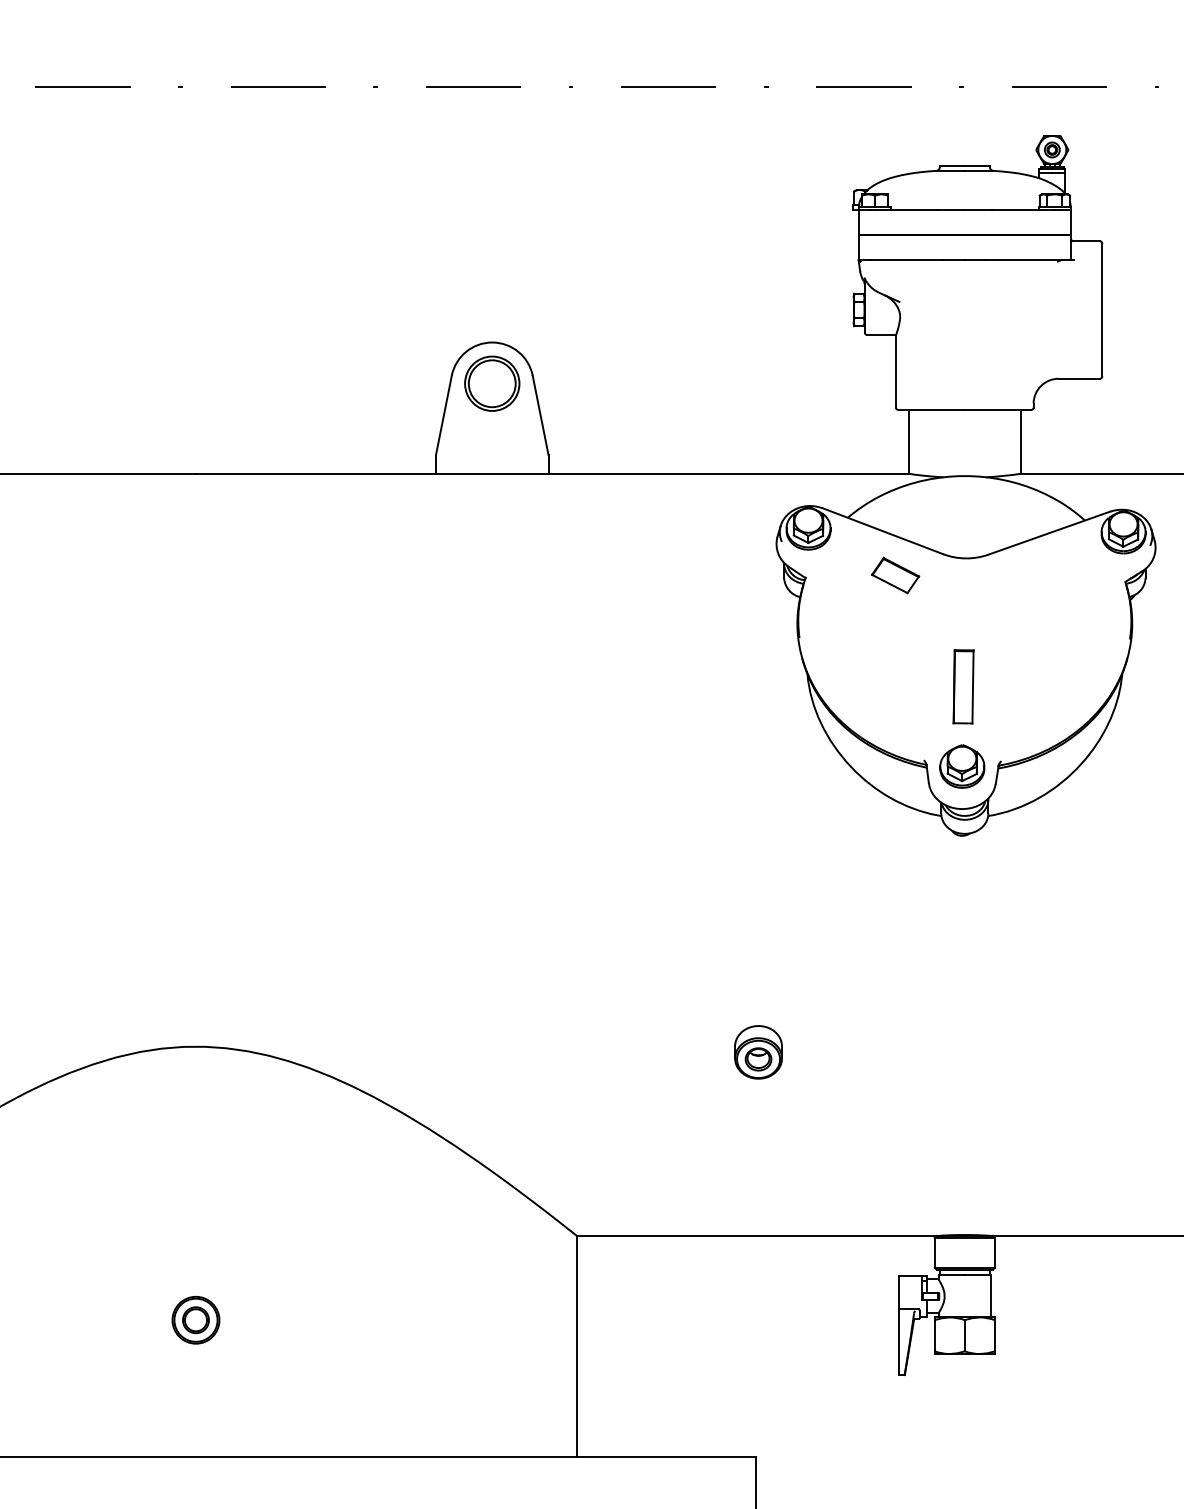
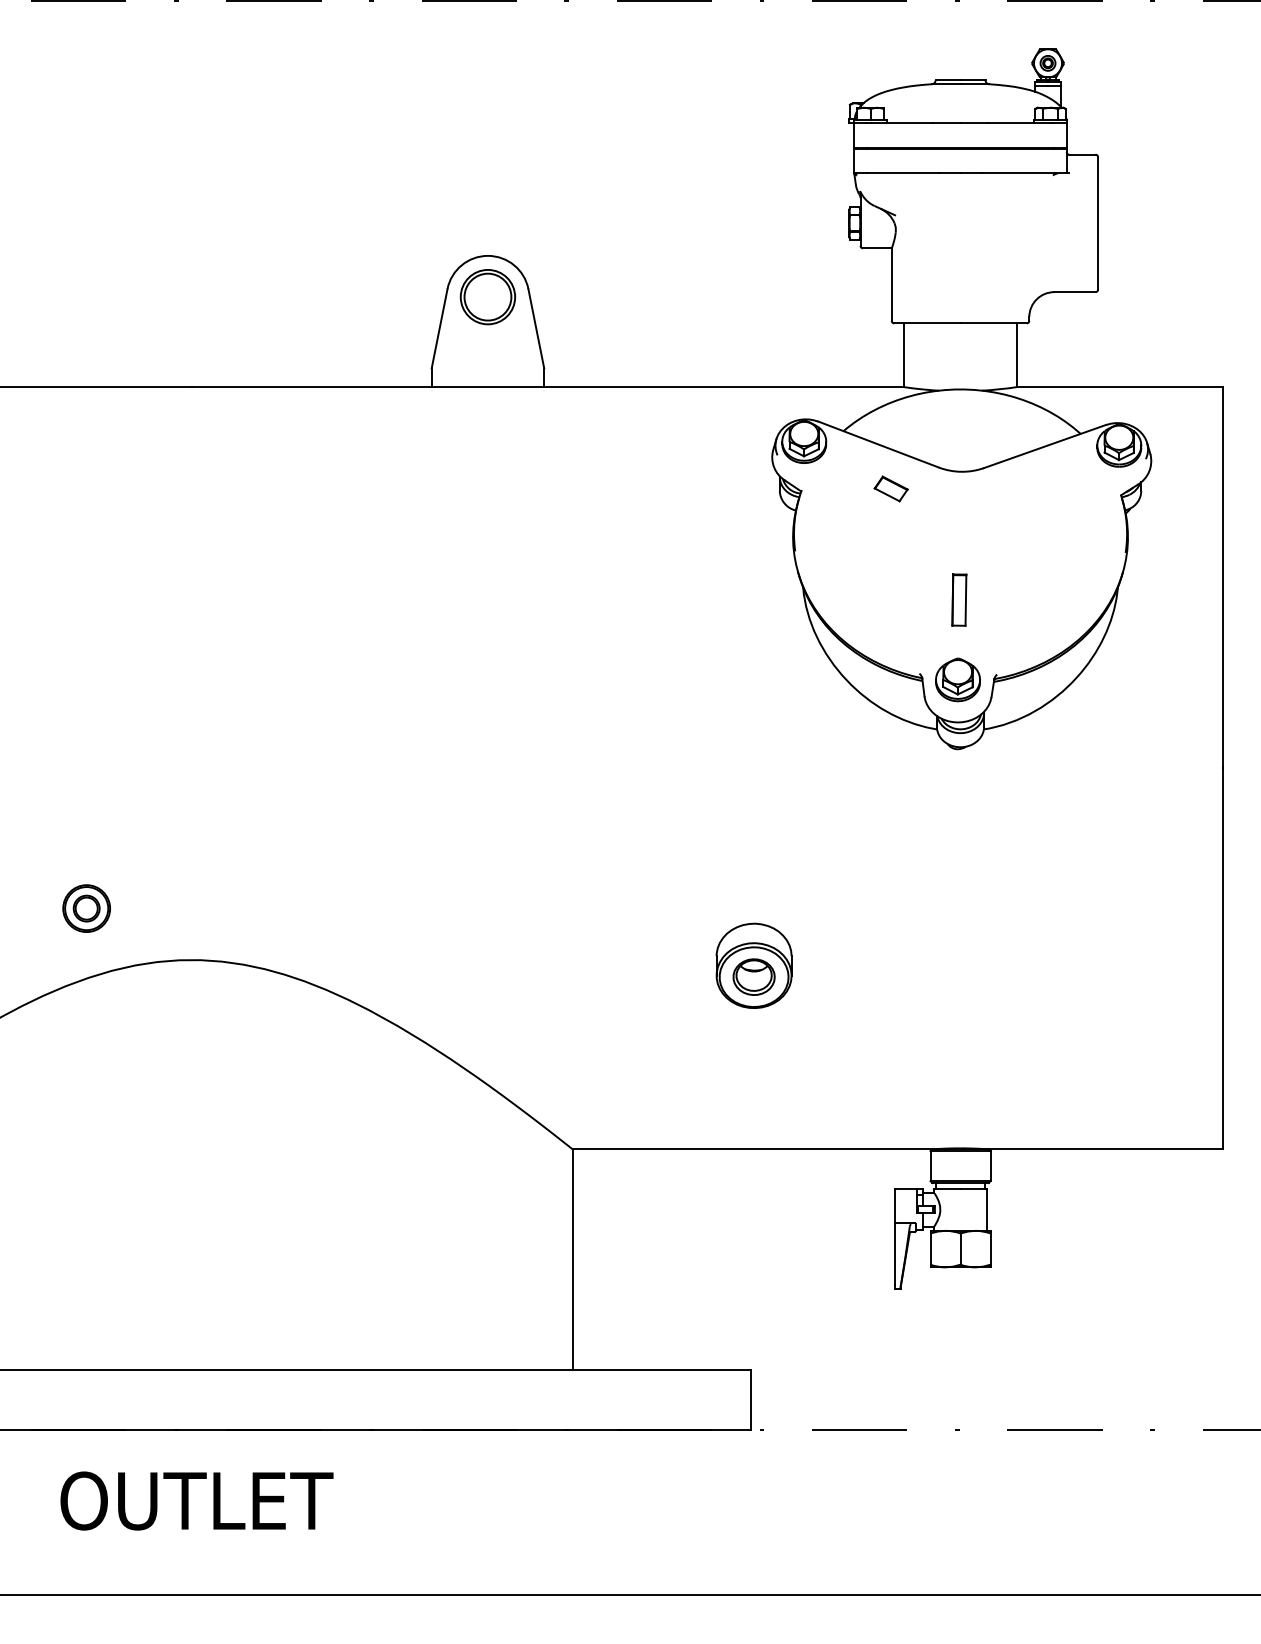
part: (894, 575) -> (890, 488), size x0.7
part: (963, 686) -> (959, 599), size x0.7
part: (758, 1052) -> (754, 965), size x1.6
part: (195, 1320) -> (86, 908), moved

